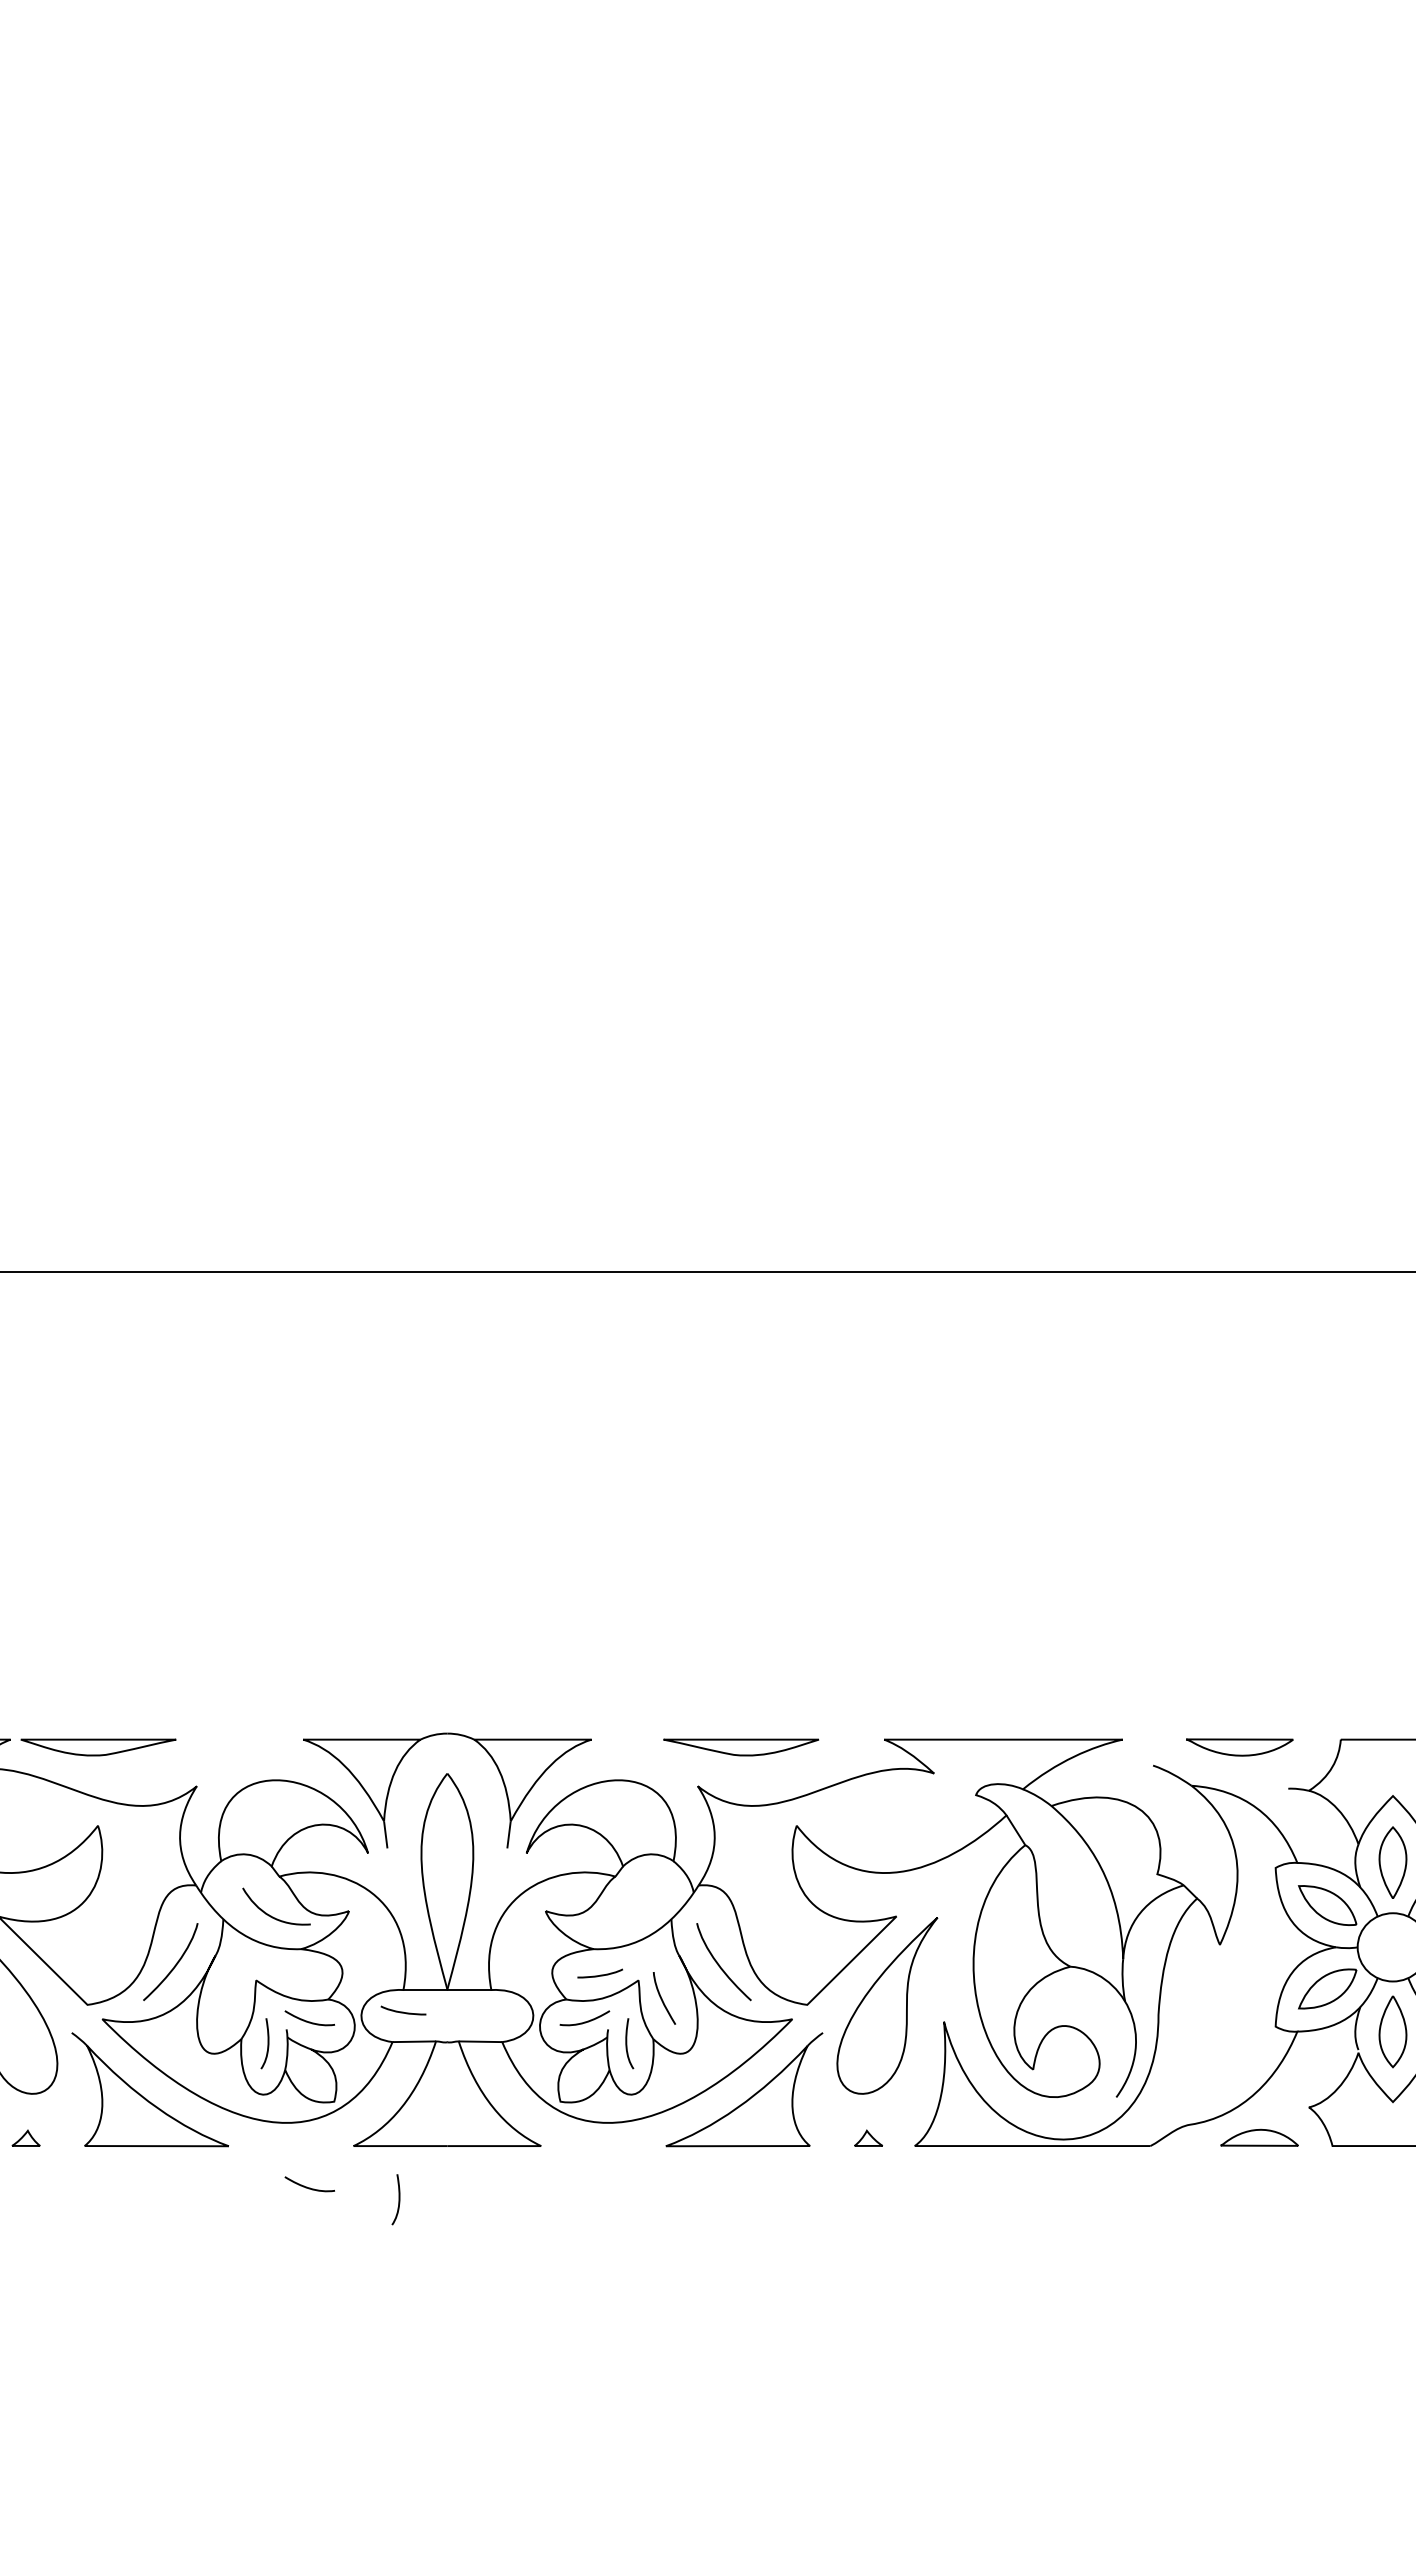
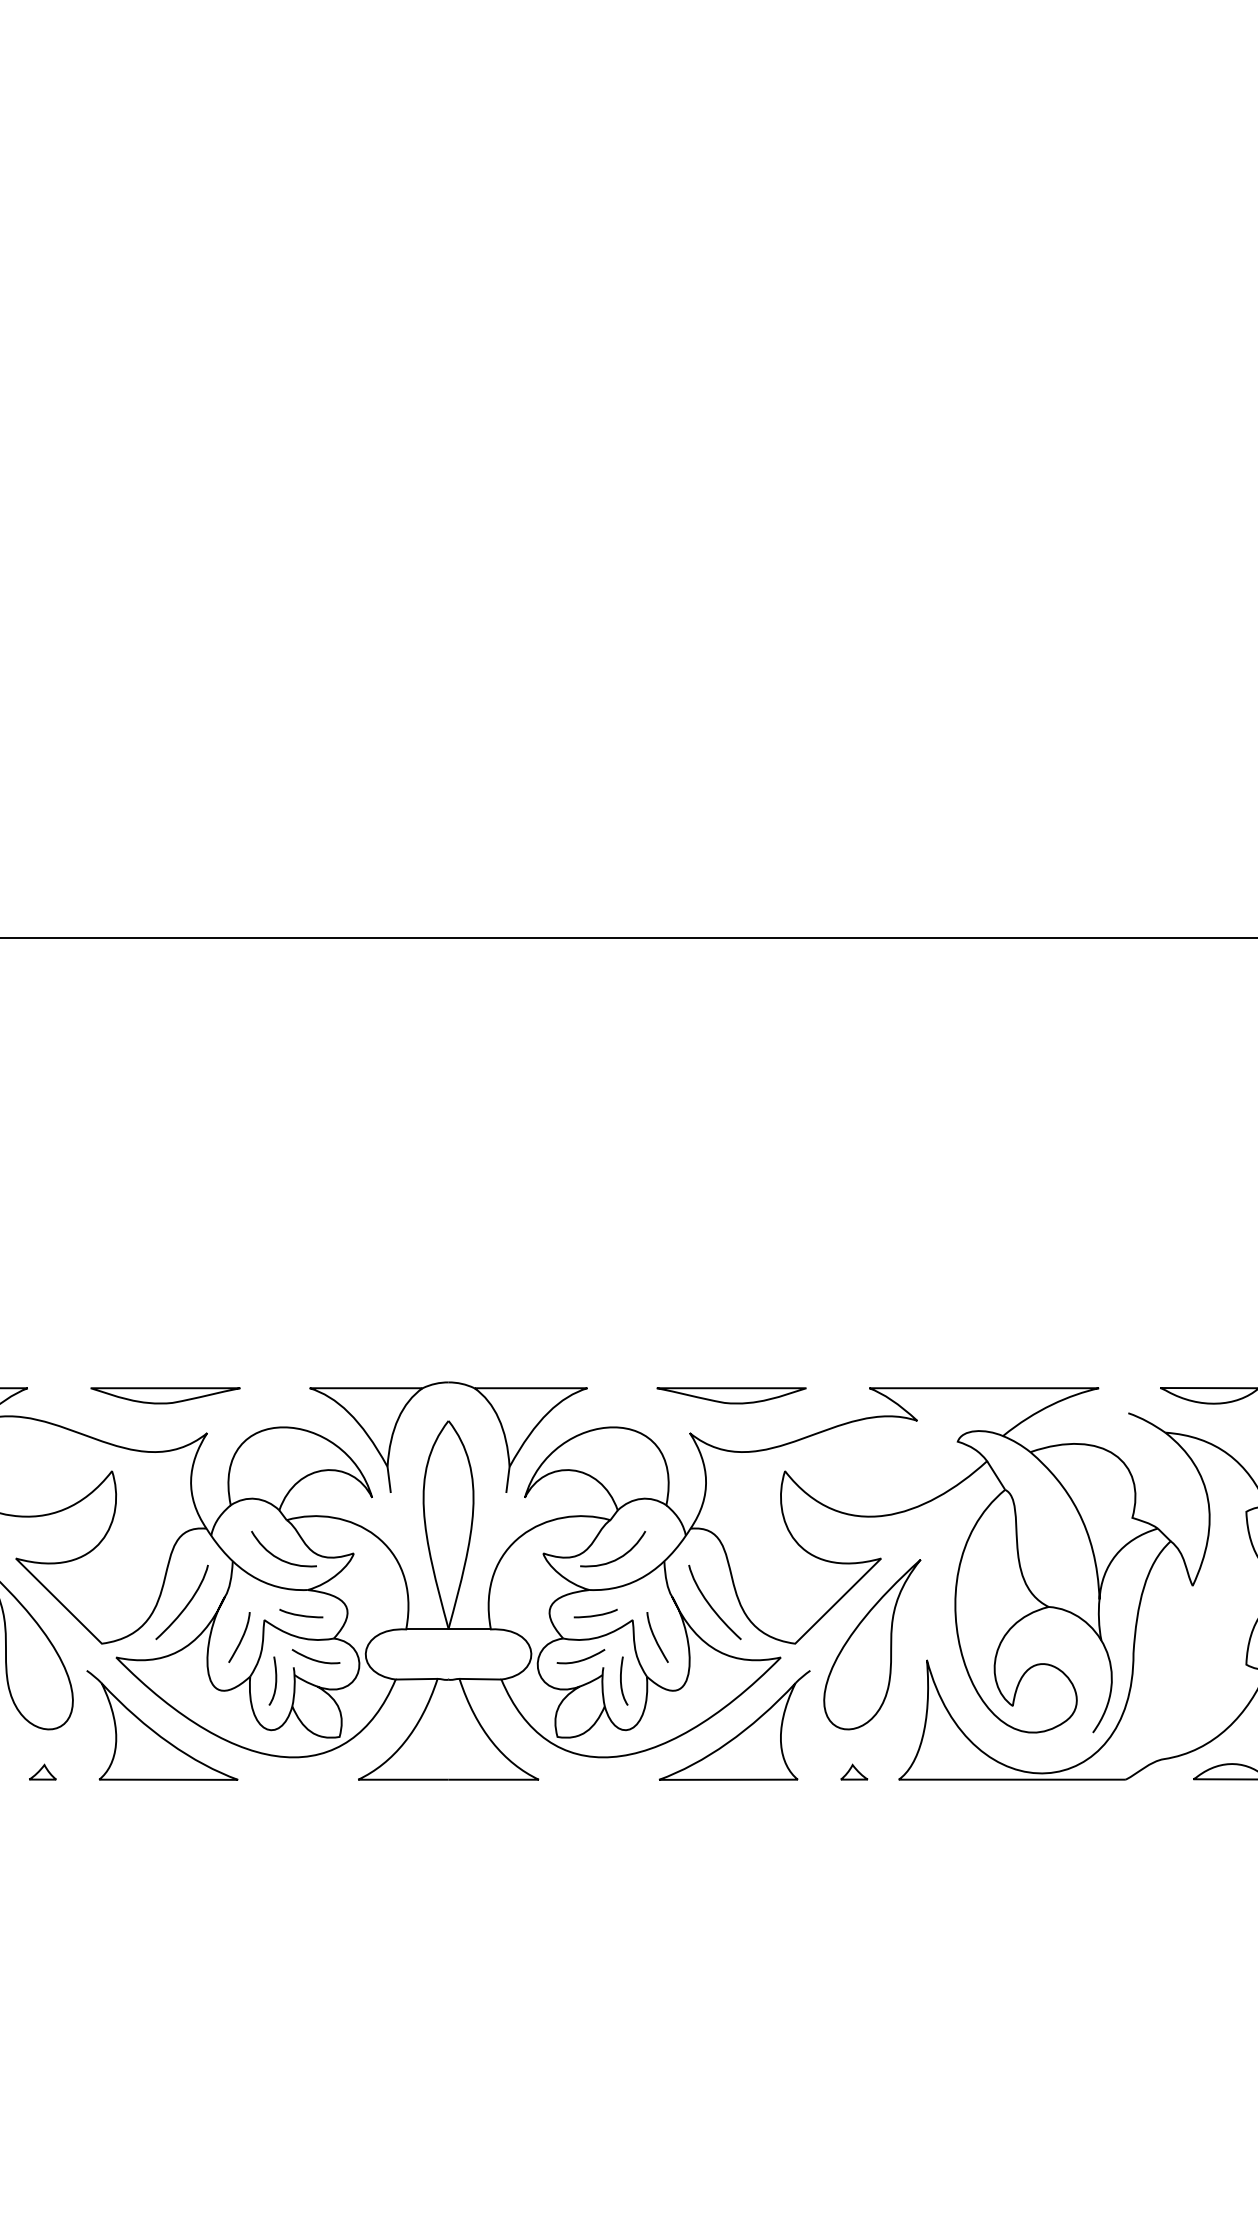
part: (98, 1747) -> (165, 1395), moved
curve: (623, 1915) -> (618, 1557), added
curve: (231, 2000) -> (240, 1639), added
curve: (403, 2011) -> (301, 1614), moved
curve: (307, 2186) -> (313, 1818), removed
curve: (398, 2199) -> (401, 1831), removed

